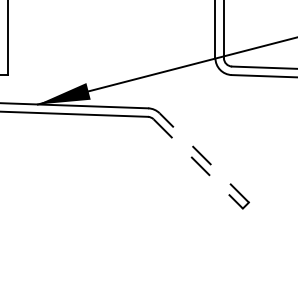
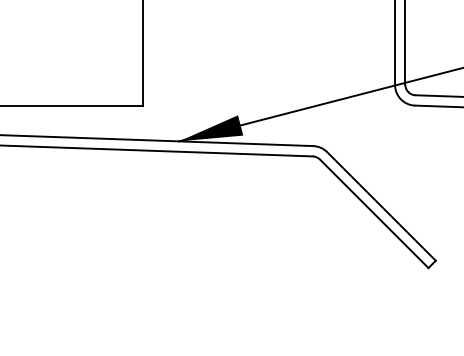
line: (204, 157) -> (381, 206), dashed -> solid
line: (198, 163) -> (374, 213), dashed -> solid

